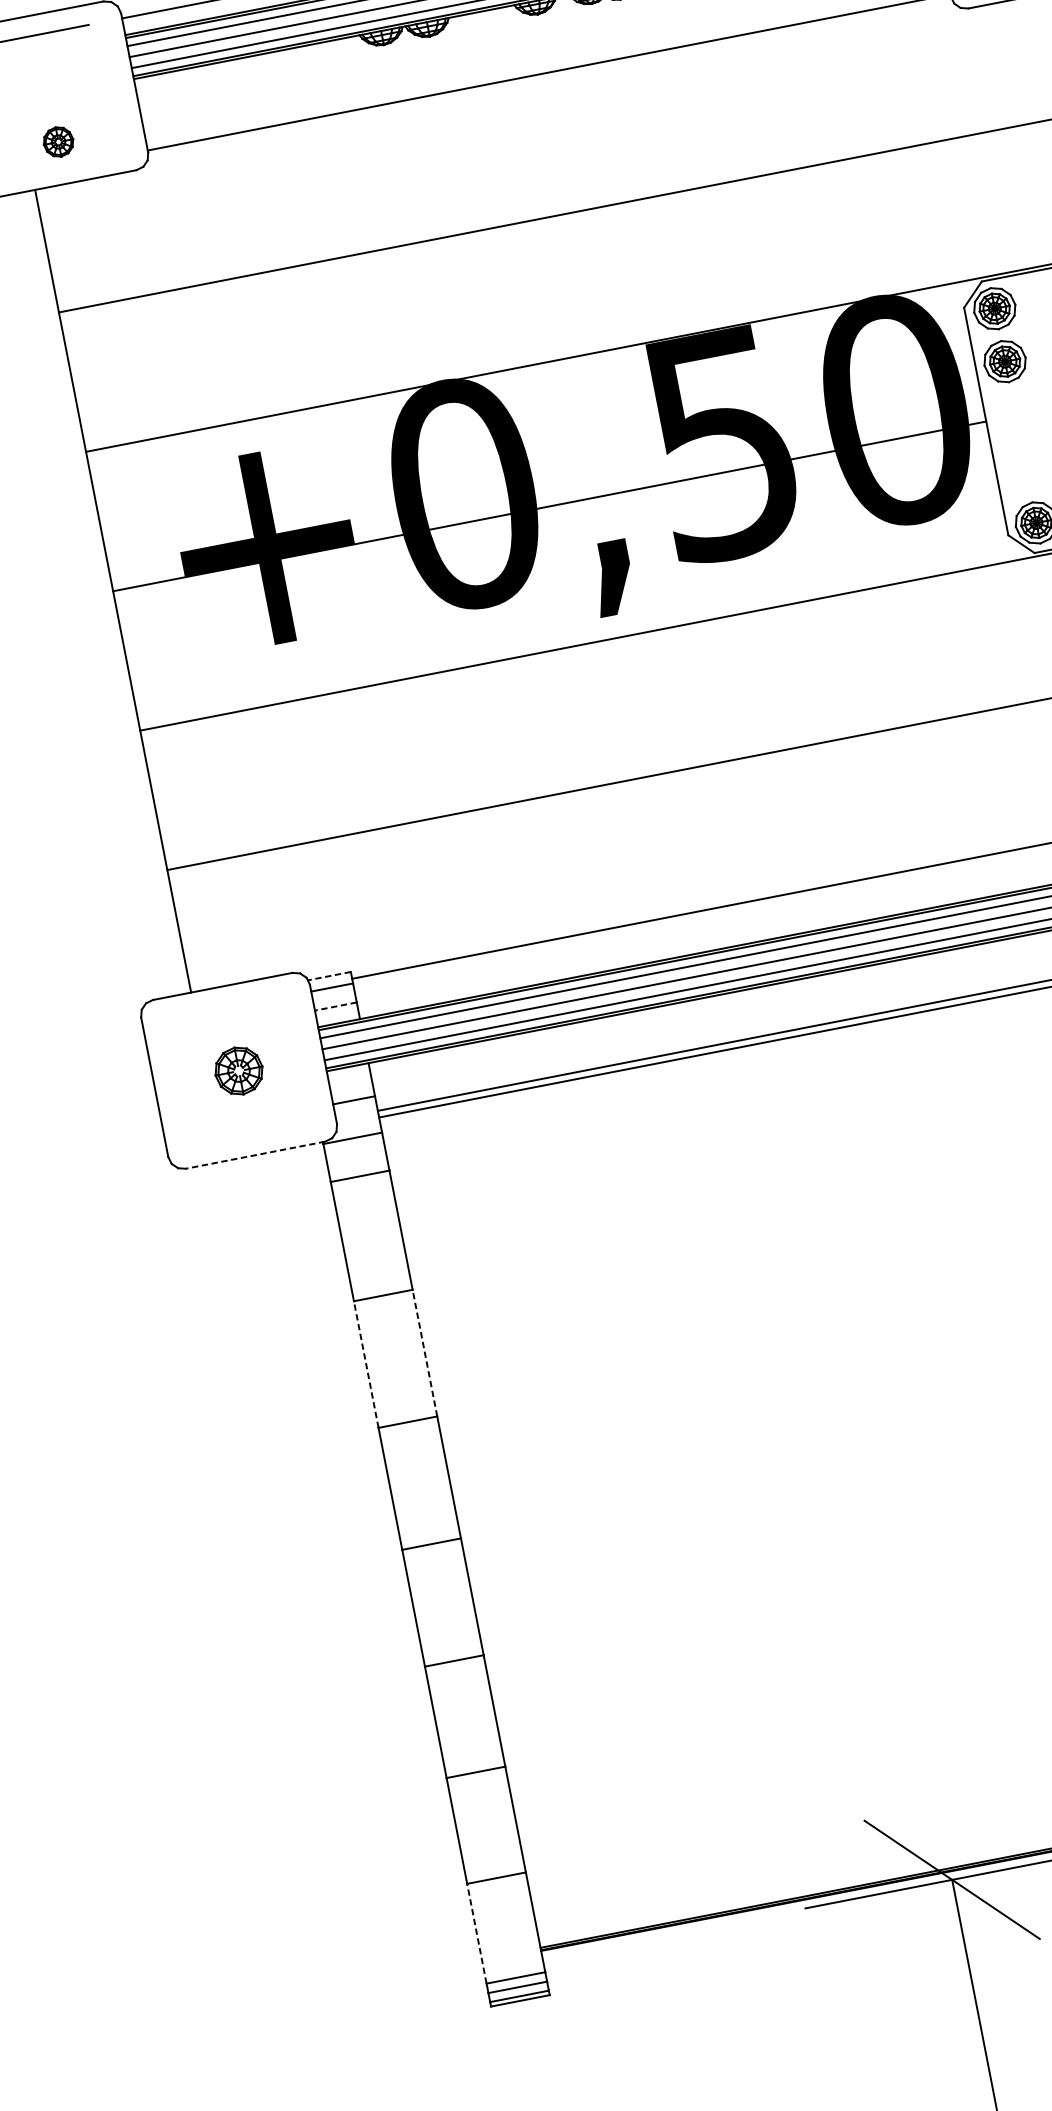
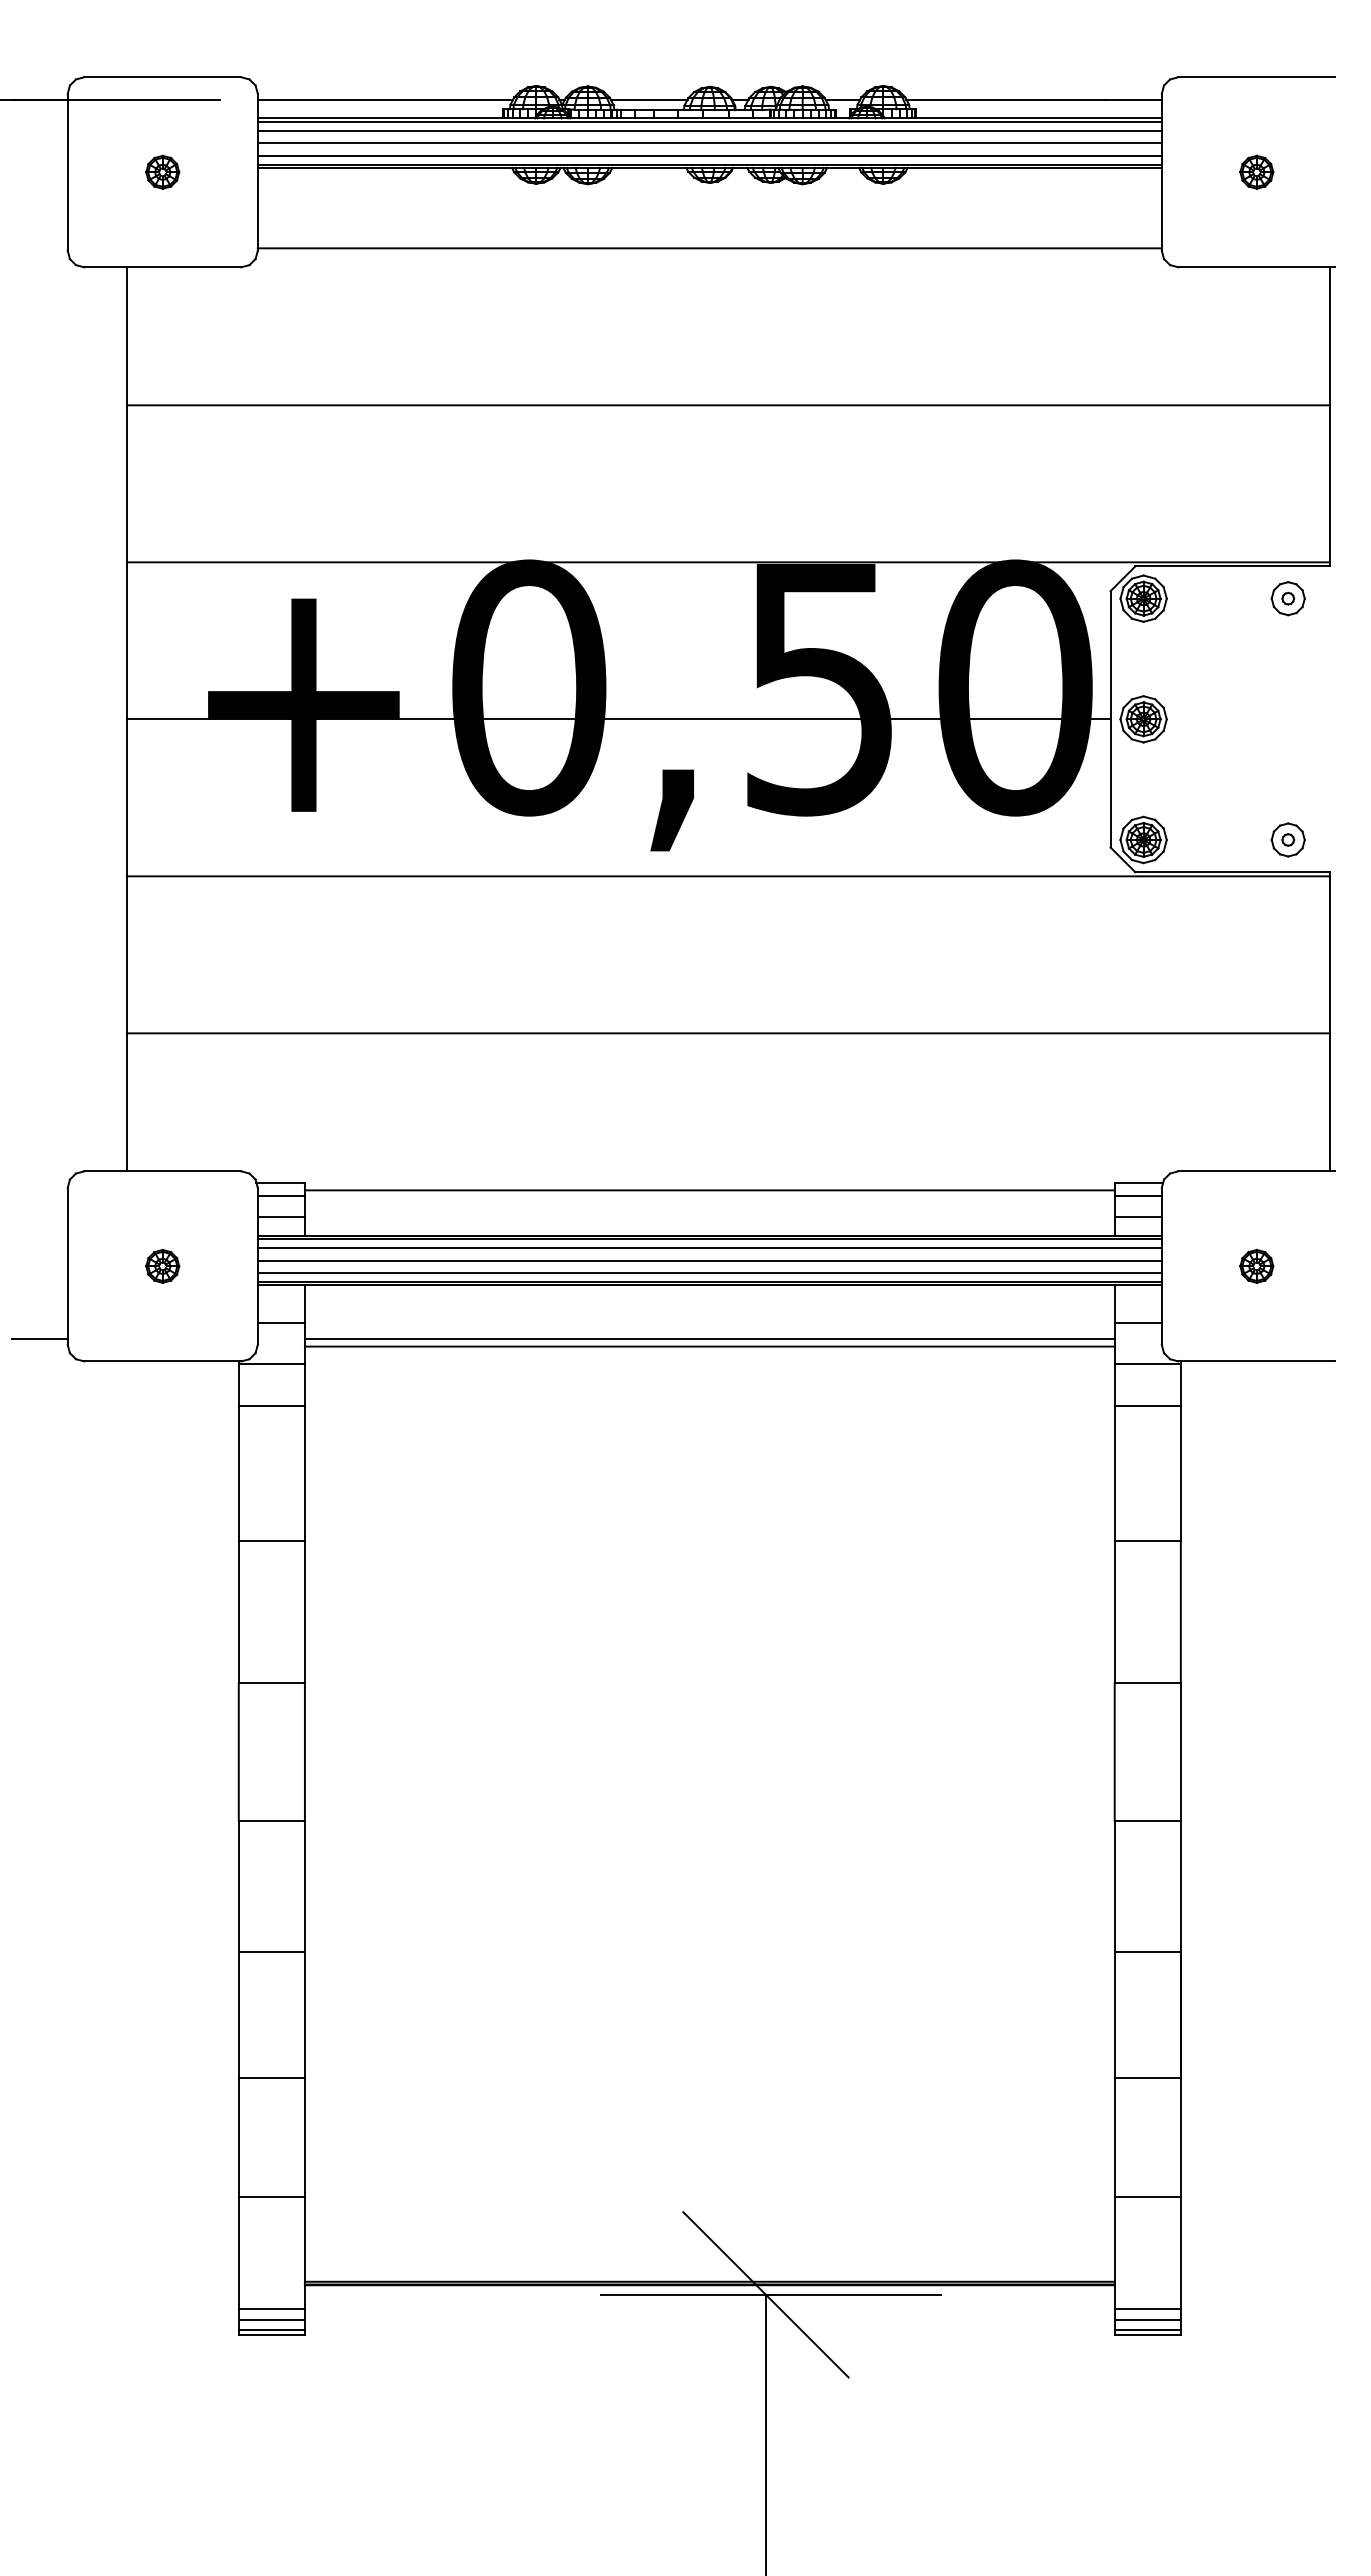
part: (58, 141) -> (162, 171), moved
part: (1004, 361) -> (1143, 719), moved
line: (329, 976) -> (280, 1182), dashed -> solid
line: (336, 1006) -> (281, 1217), dashed -> solid
part: (238, 1070) -> (162, 1265), size x0.62
line: (255, 1155) -> (162, 1361), dashed -> solid
line: (142, 1157) -> (39, 1339), added
line: (424, 1352) -> (304, 1611), dashed -> solid
line: (365, 1364) -> (238, 1611), dashed -> solid
line: (476, 1933) -> (238, 2252), dashed -> solid

